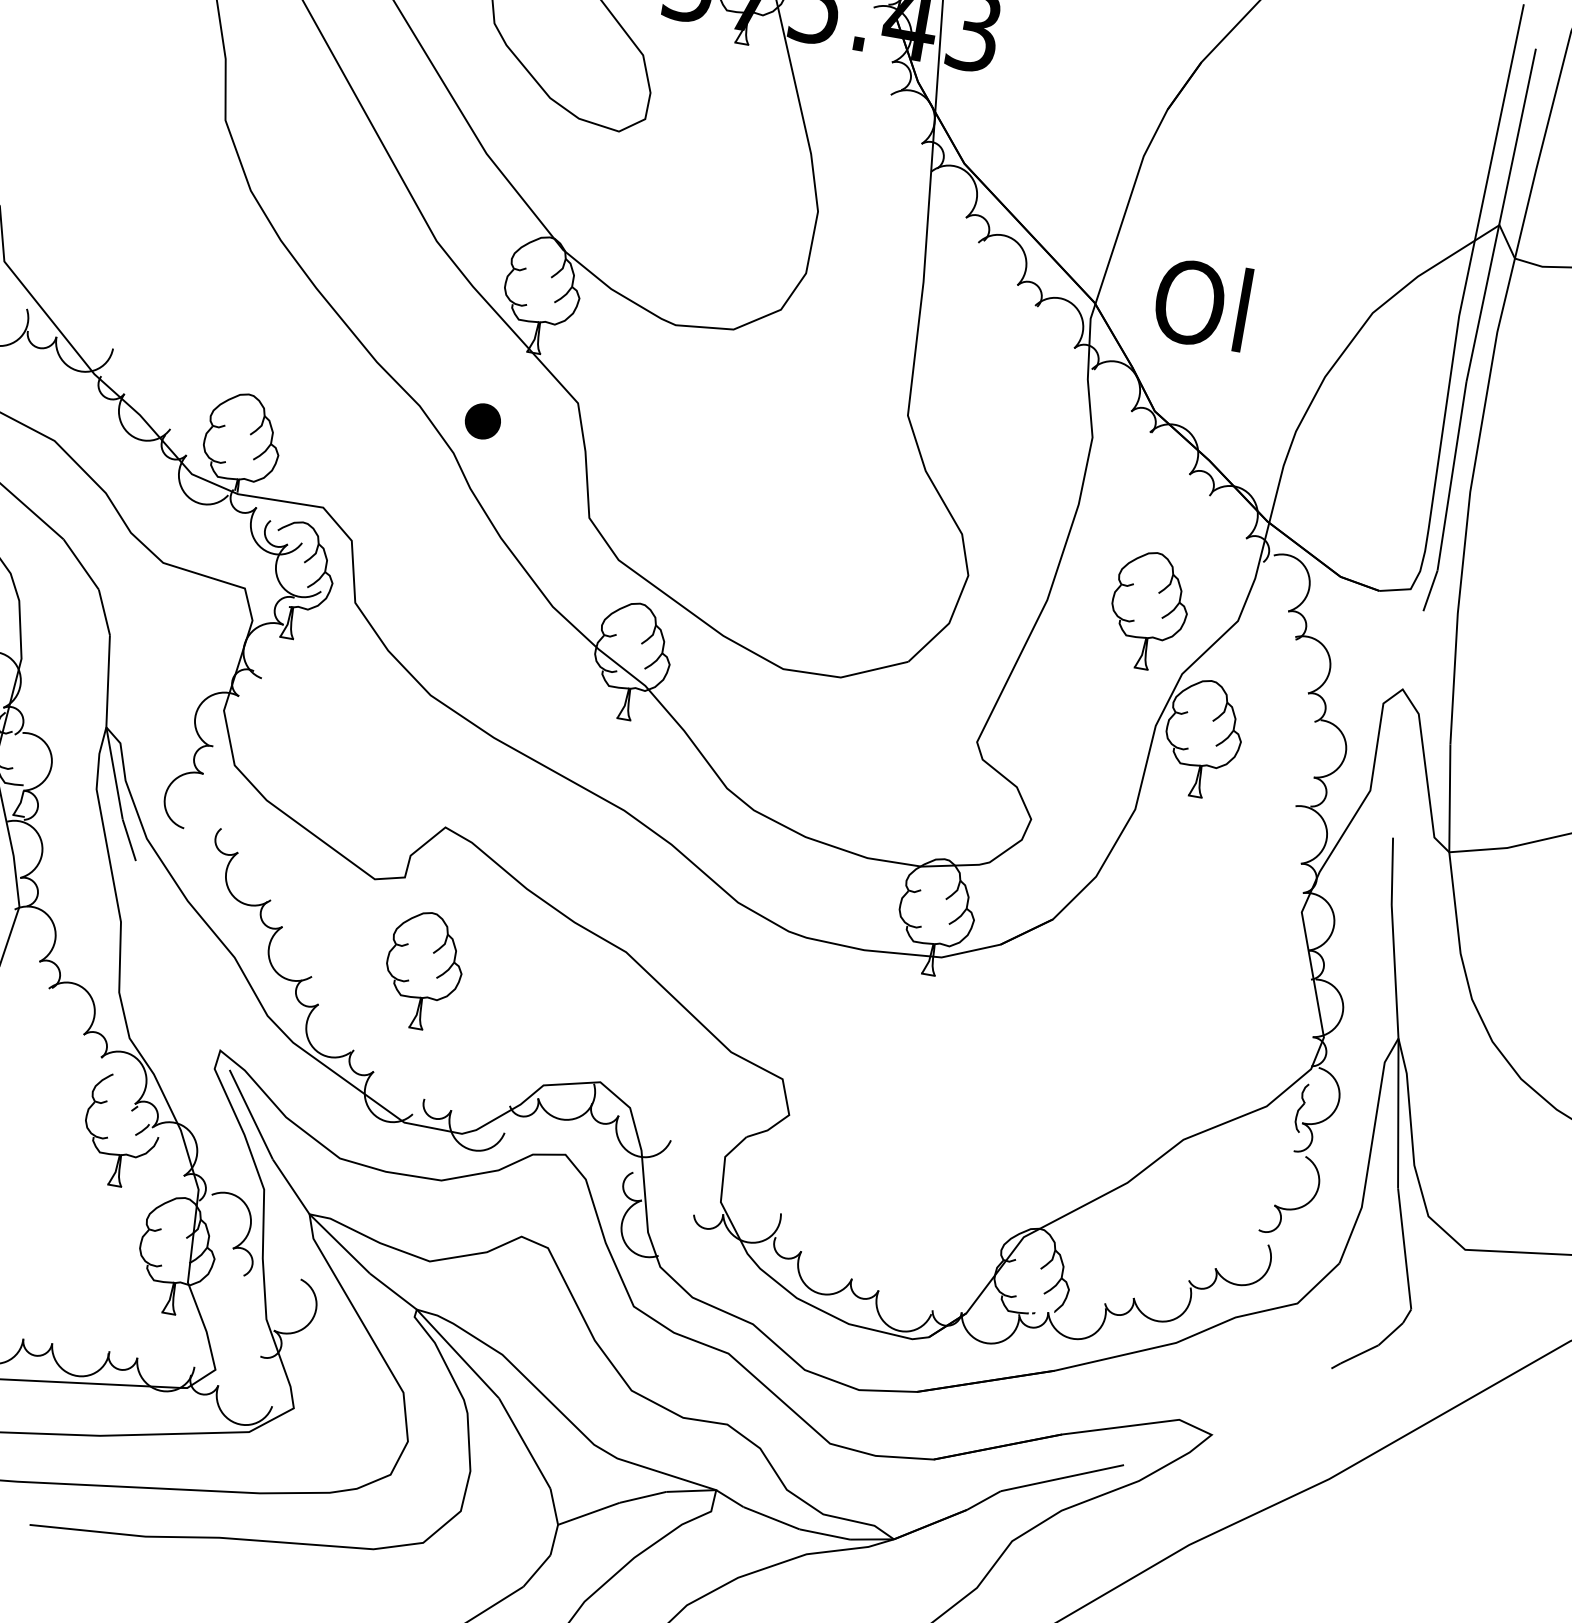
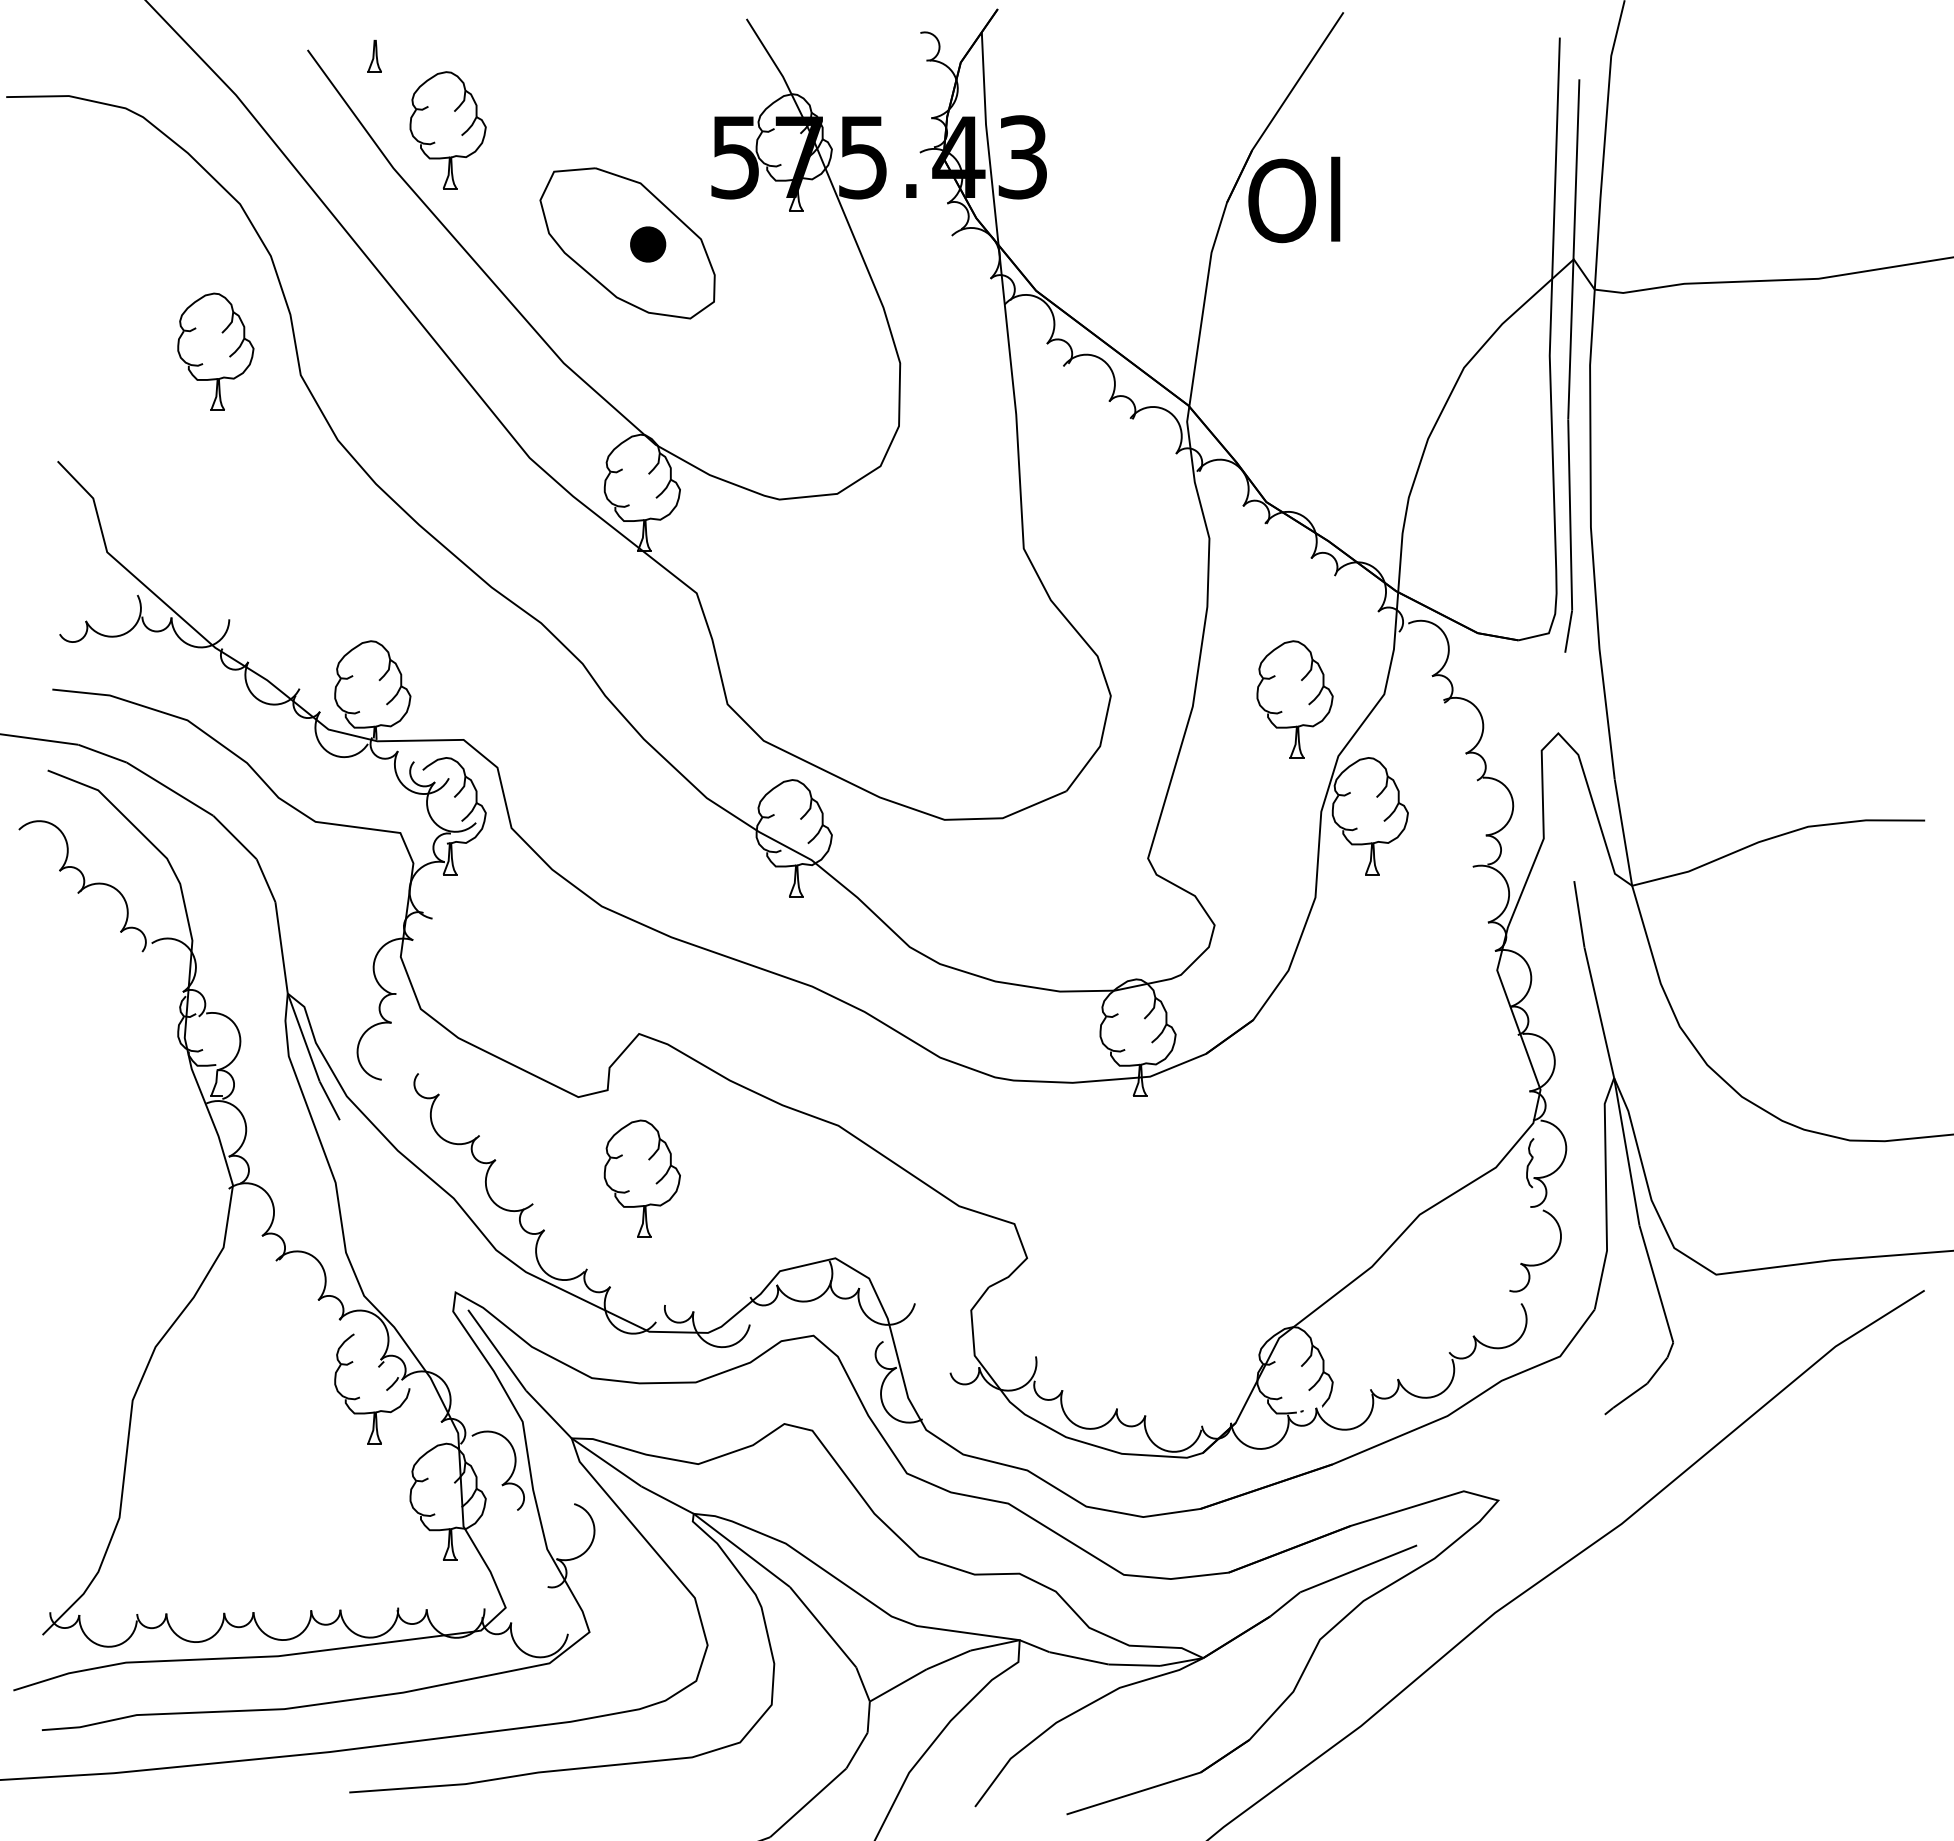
part: (145, 82) -> (215, 351), added
text: (1202, 303) -> (1294, 199), moved
part: (483, 421) -> (648, 244), moved

